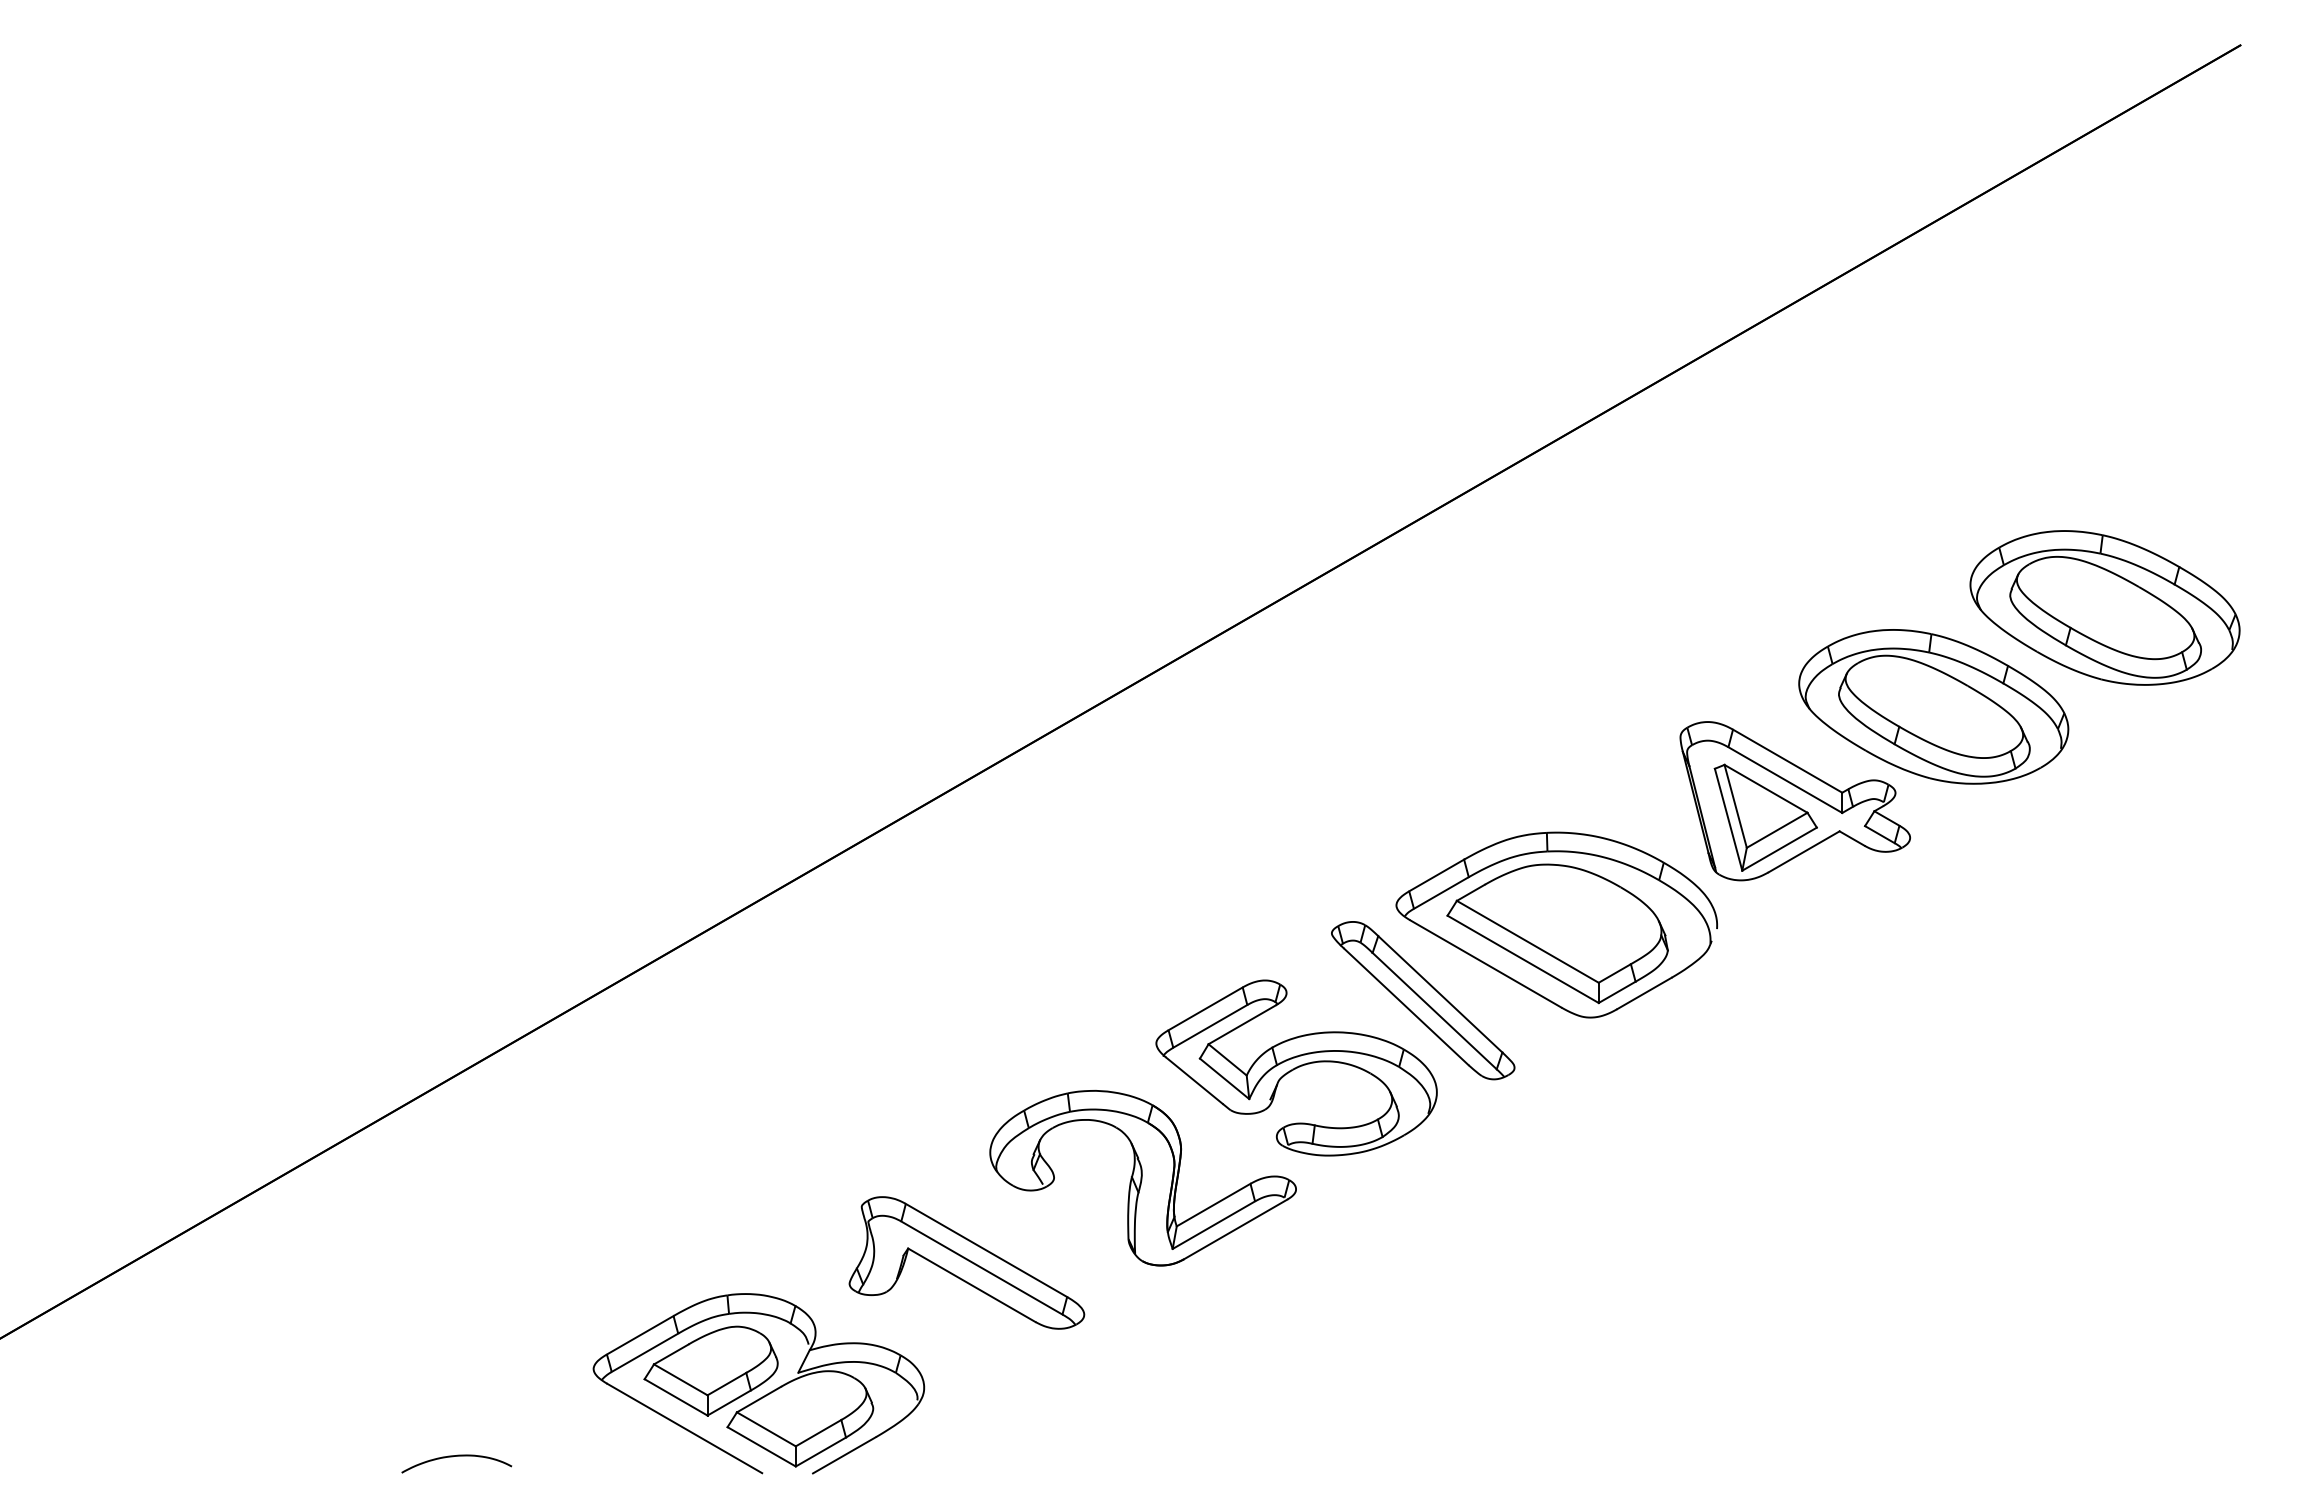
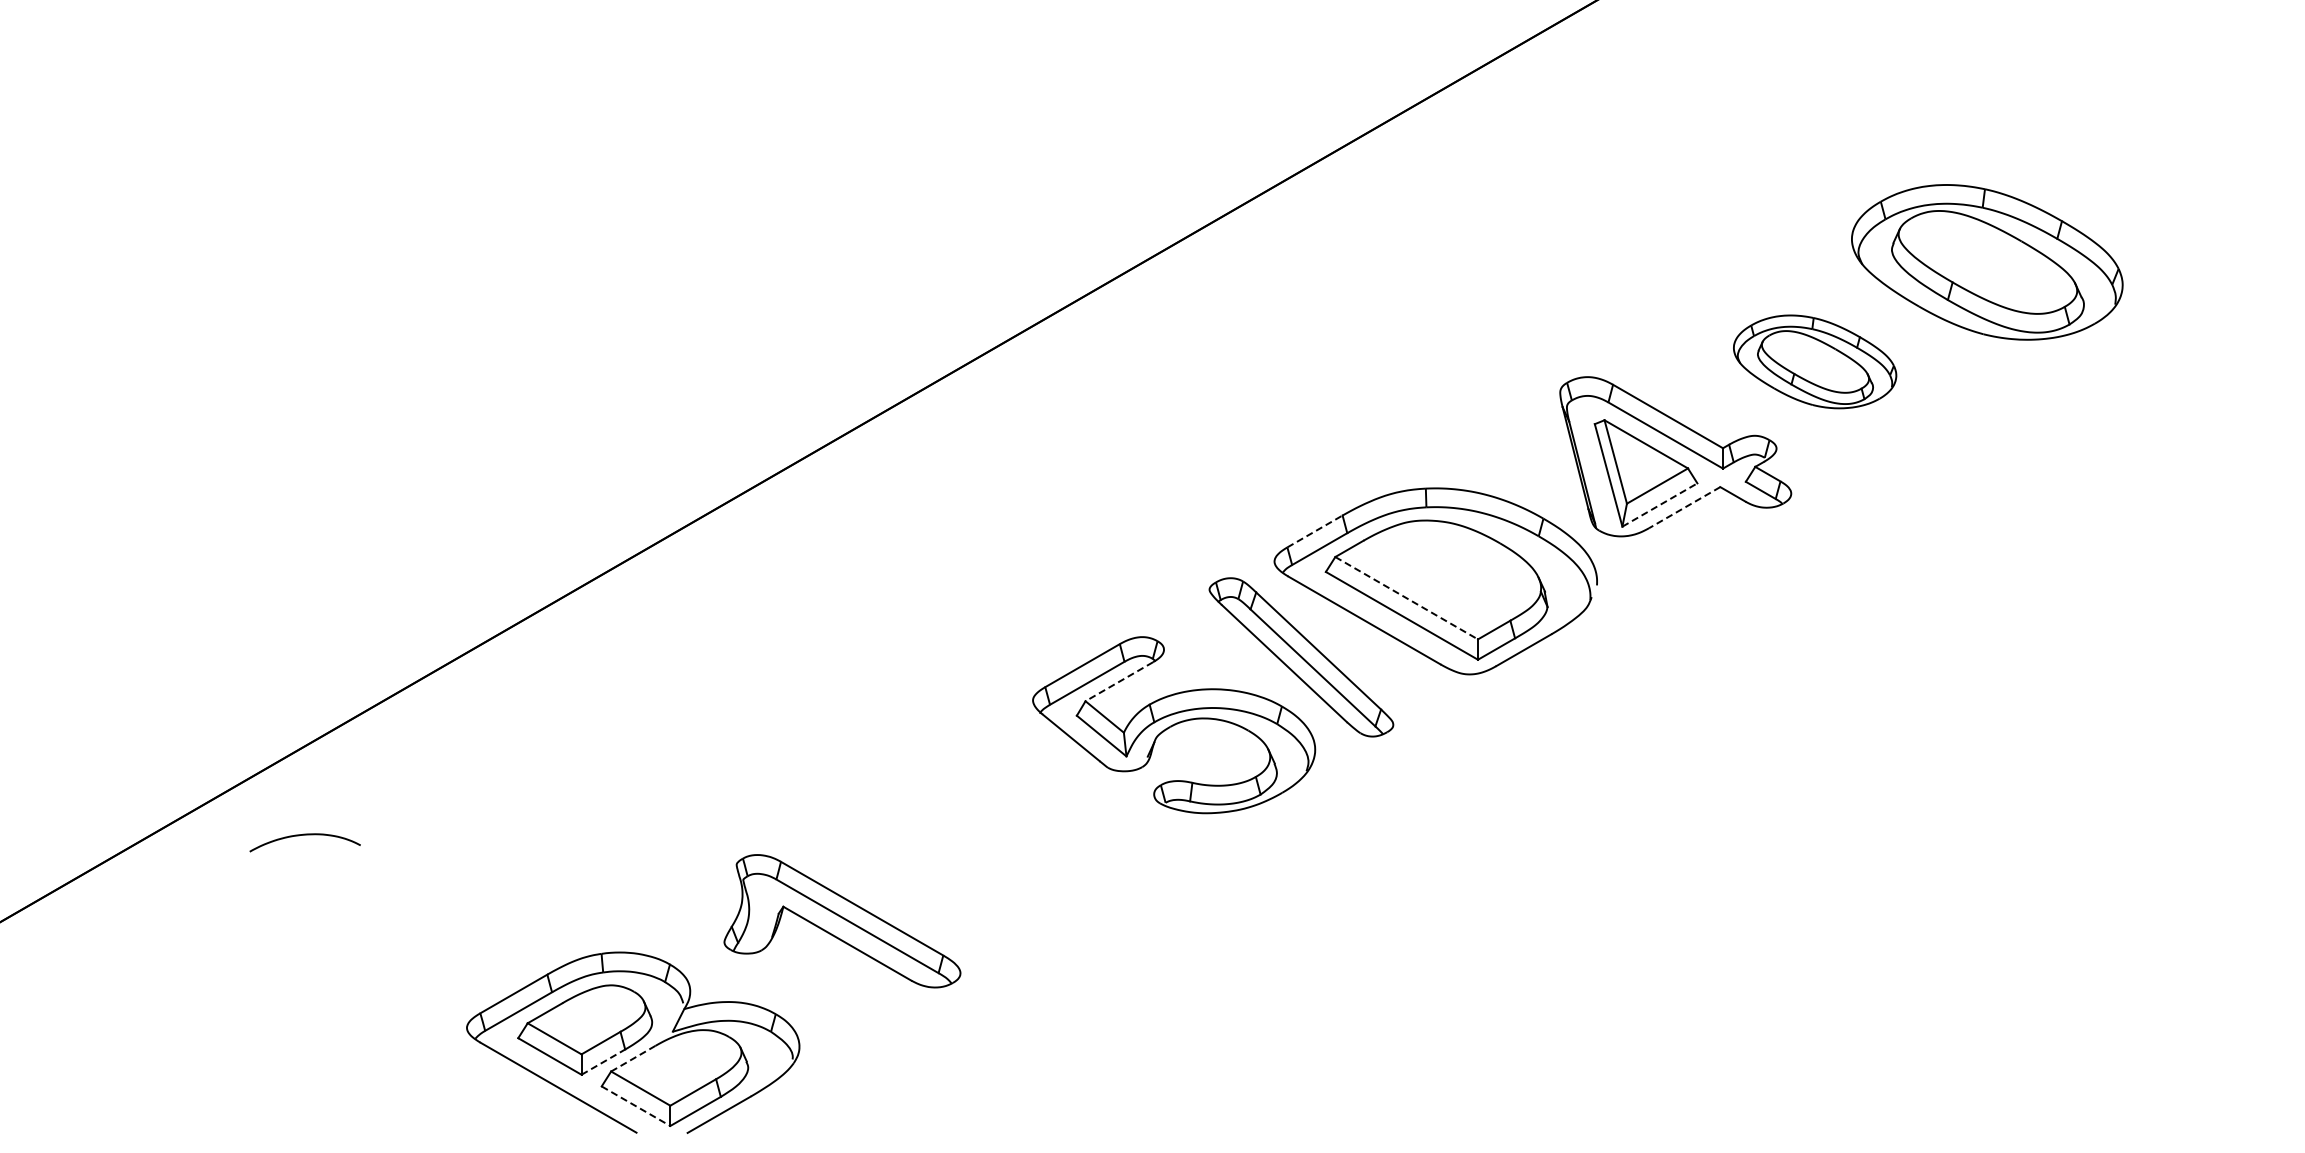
part: (1933, 706) -> (1814, 361), size x0.6
line: (1780, 848) -> (1660, 504), solid -> dashed
line: (1804, 851) -> (1684, 507), solid -> dashed
line: (1436, 875) -> (1314, 531), solid -> dashed
line: (1527, 941) -> (1406, 597), solid -> dashed
line: (1242, 1024) -> (1119, 681), solid -> dashed
part: (1142, 1178) -> (1019, 836), removed
line: (758, 1399) -> (632, 1058), solid -> dashed
line: (729, 1402) -> (603, 1061), solid -> dashed
line: (762, 1447) -> (636, 1106), solid -> dashed
curve: (453, 1457) -> (301, 836), moved

